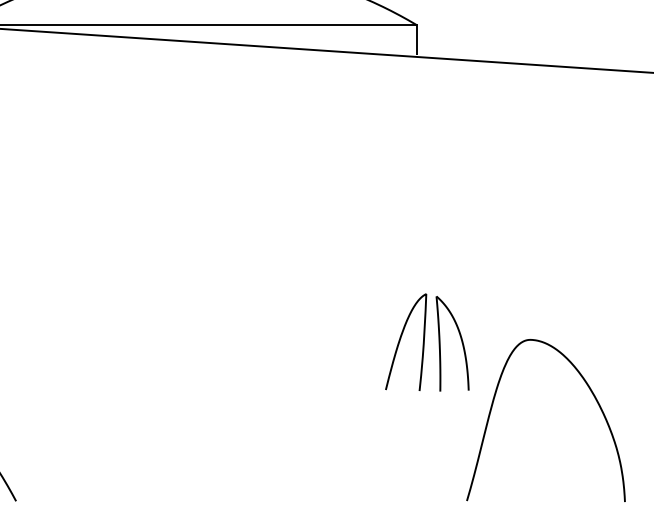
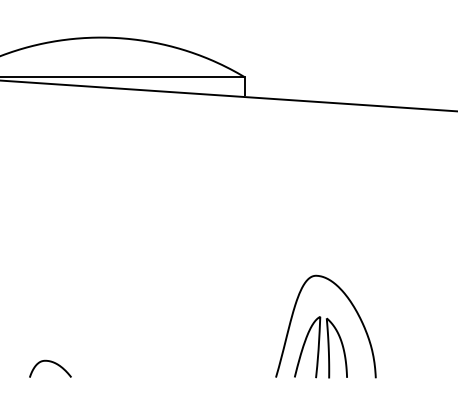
part: (426, 342) -> (320, 347), moved
curve: (114, 478) -> (53, 363), added

